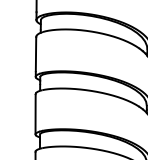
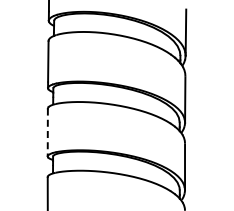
line: (35, 114) -> (47, 132), solid -> dashed

